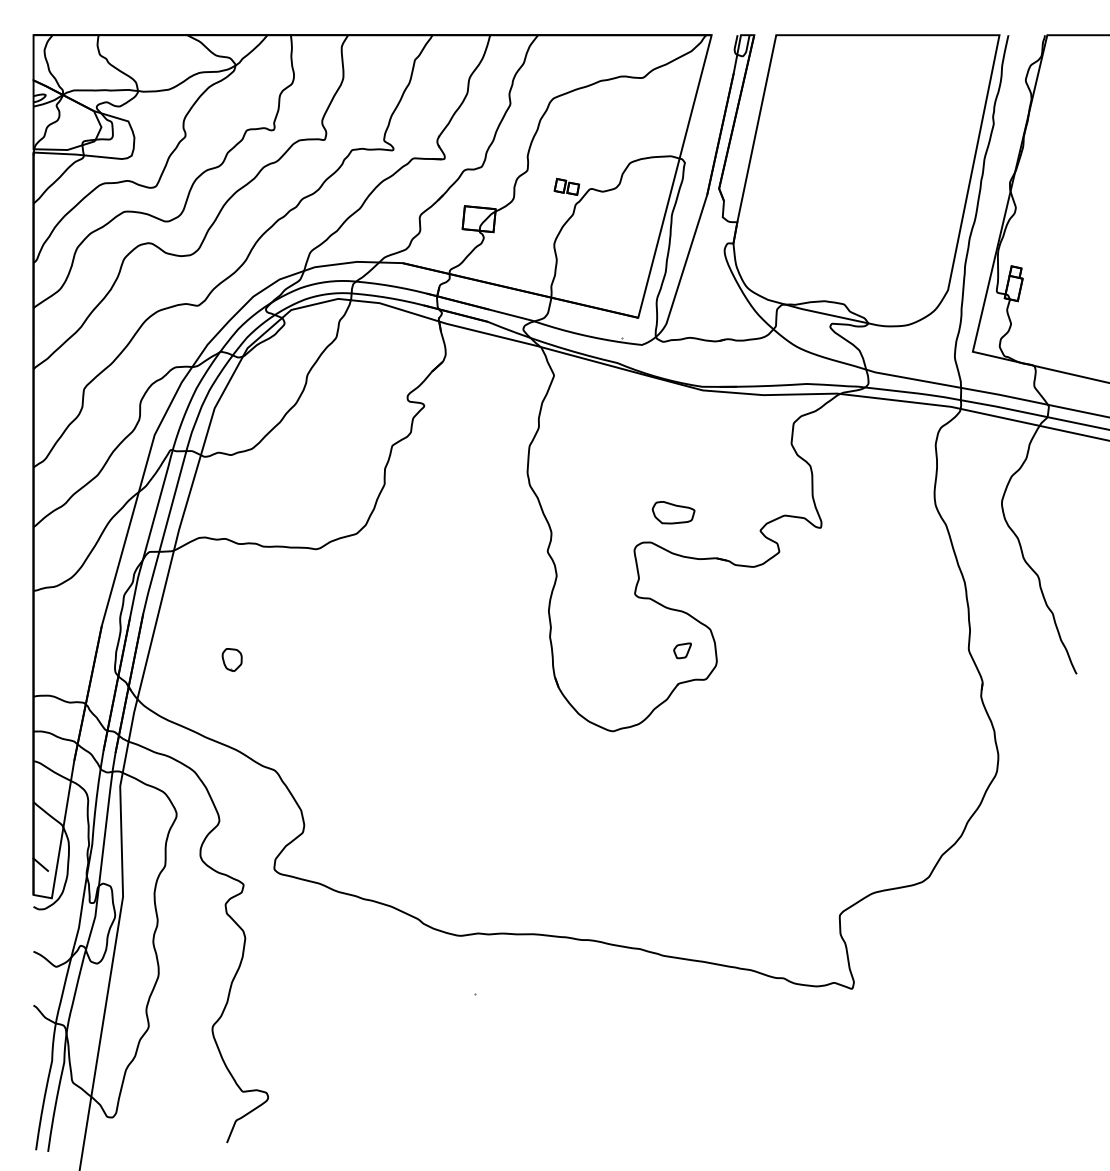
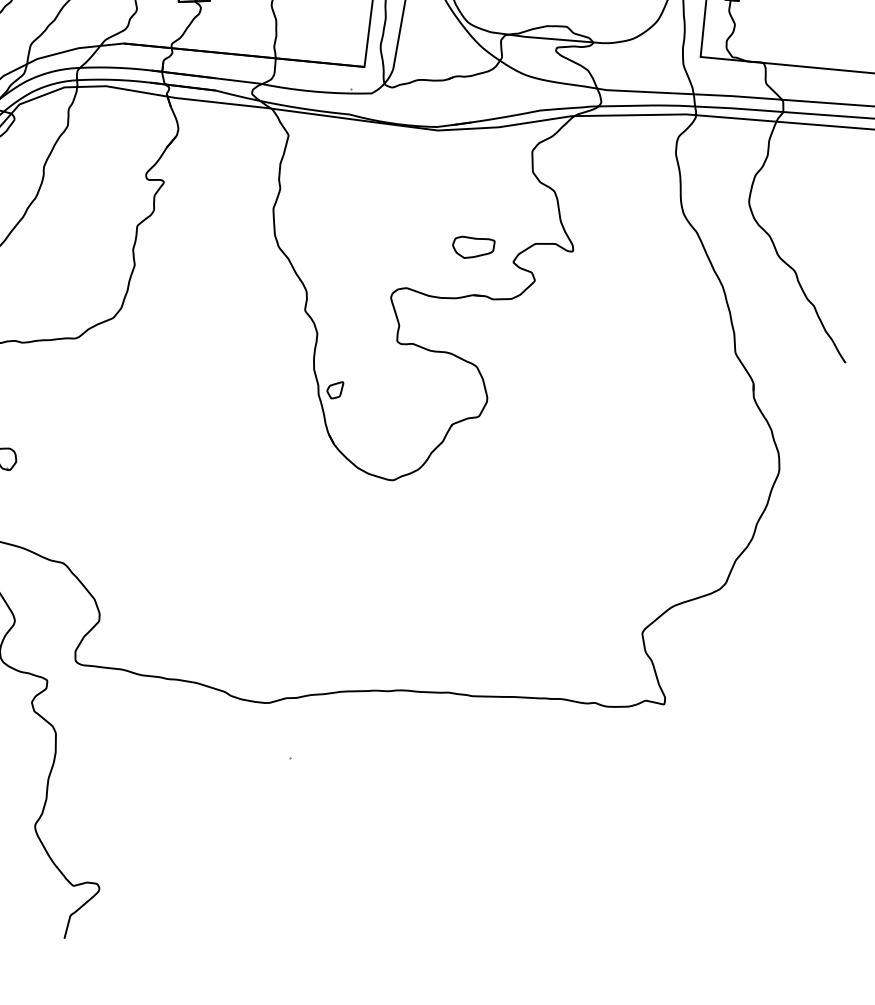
part: (673, 512) -> (474, 245), moved
part: (682, 650) -> (335, 390), moved

